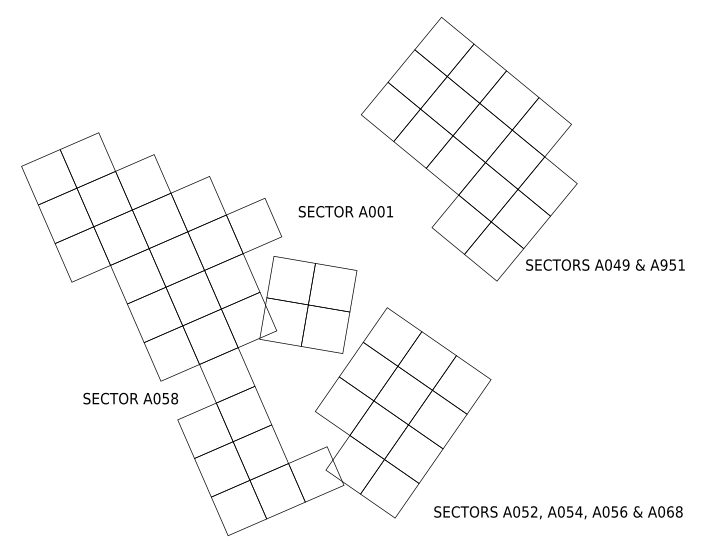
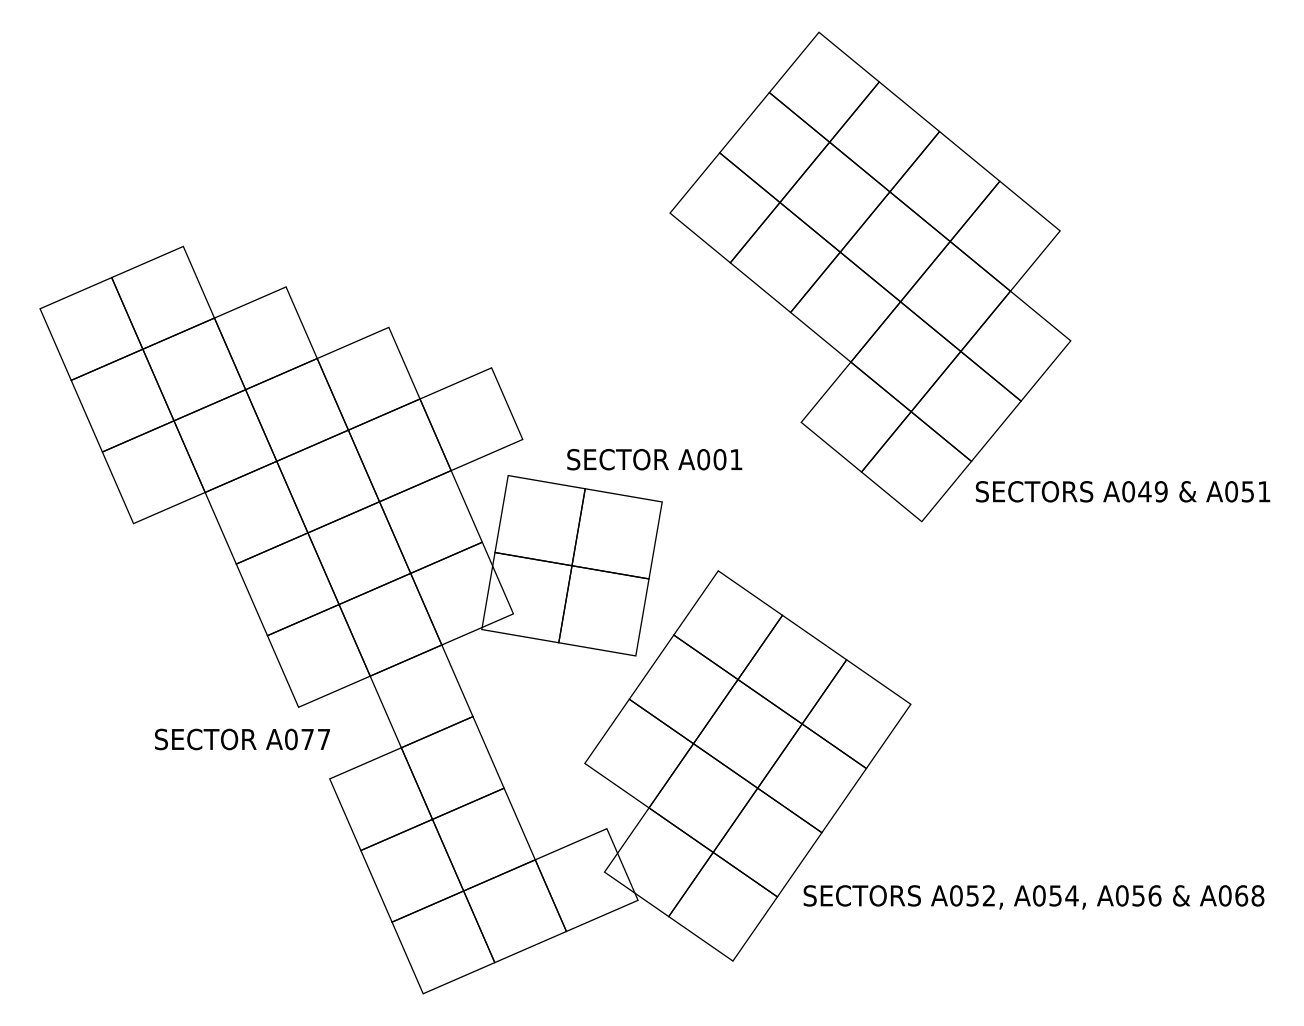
text: (345, 211) -> (653, 459), moved
text: (663, 264) -> (1230, 490), A951 -> A051
text: (170, 398) -> (316, 739), A058 -> A077
text: (558, 512) -> (1034, 896), moved

